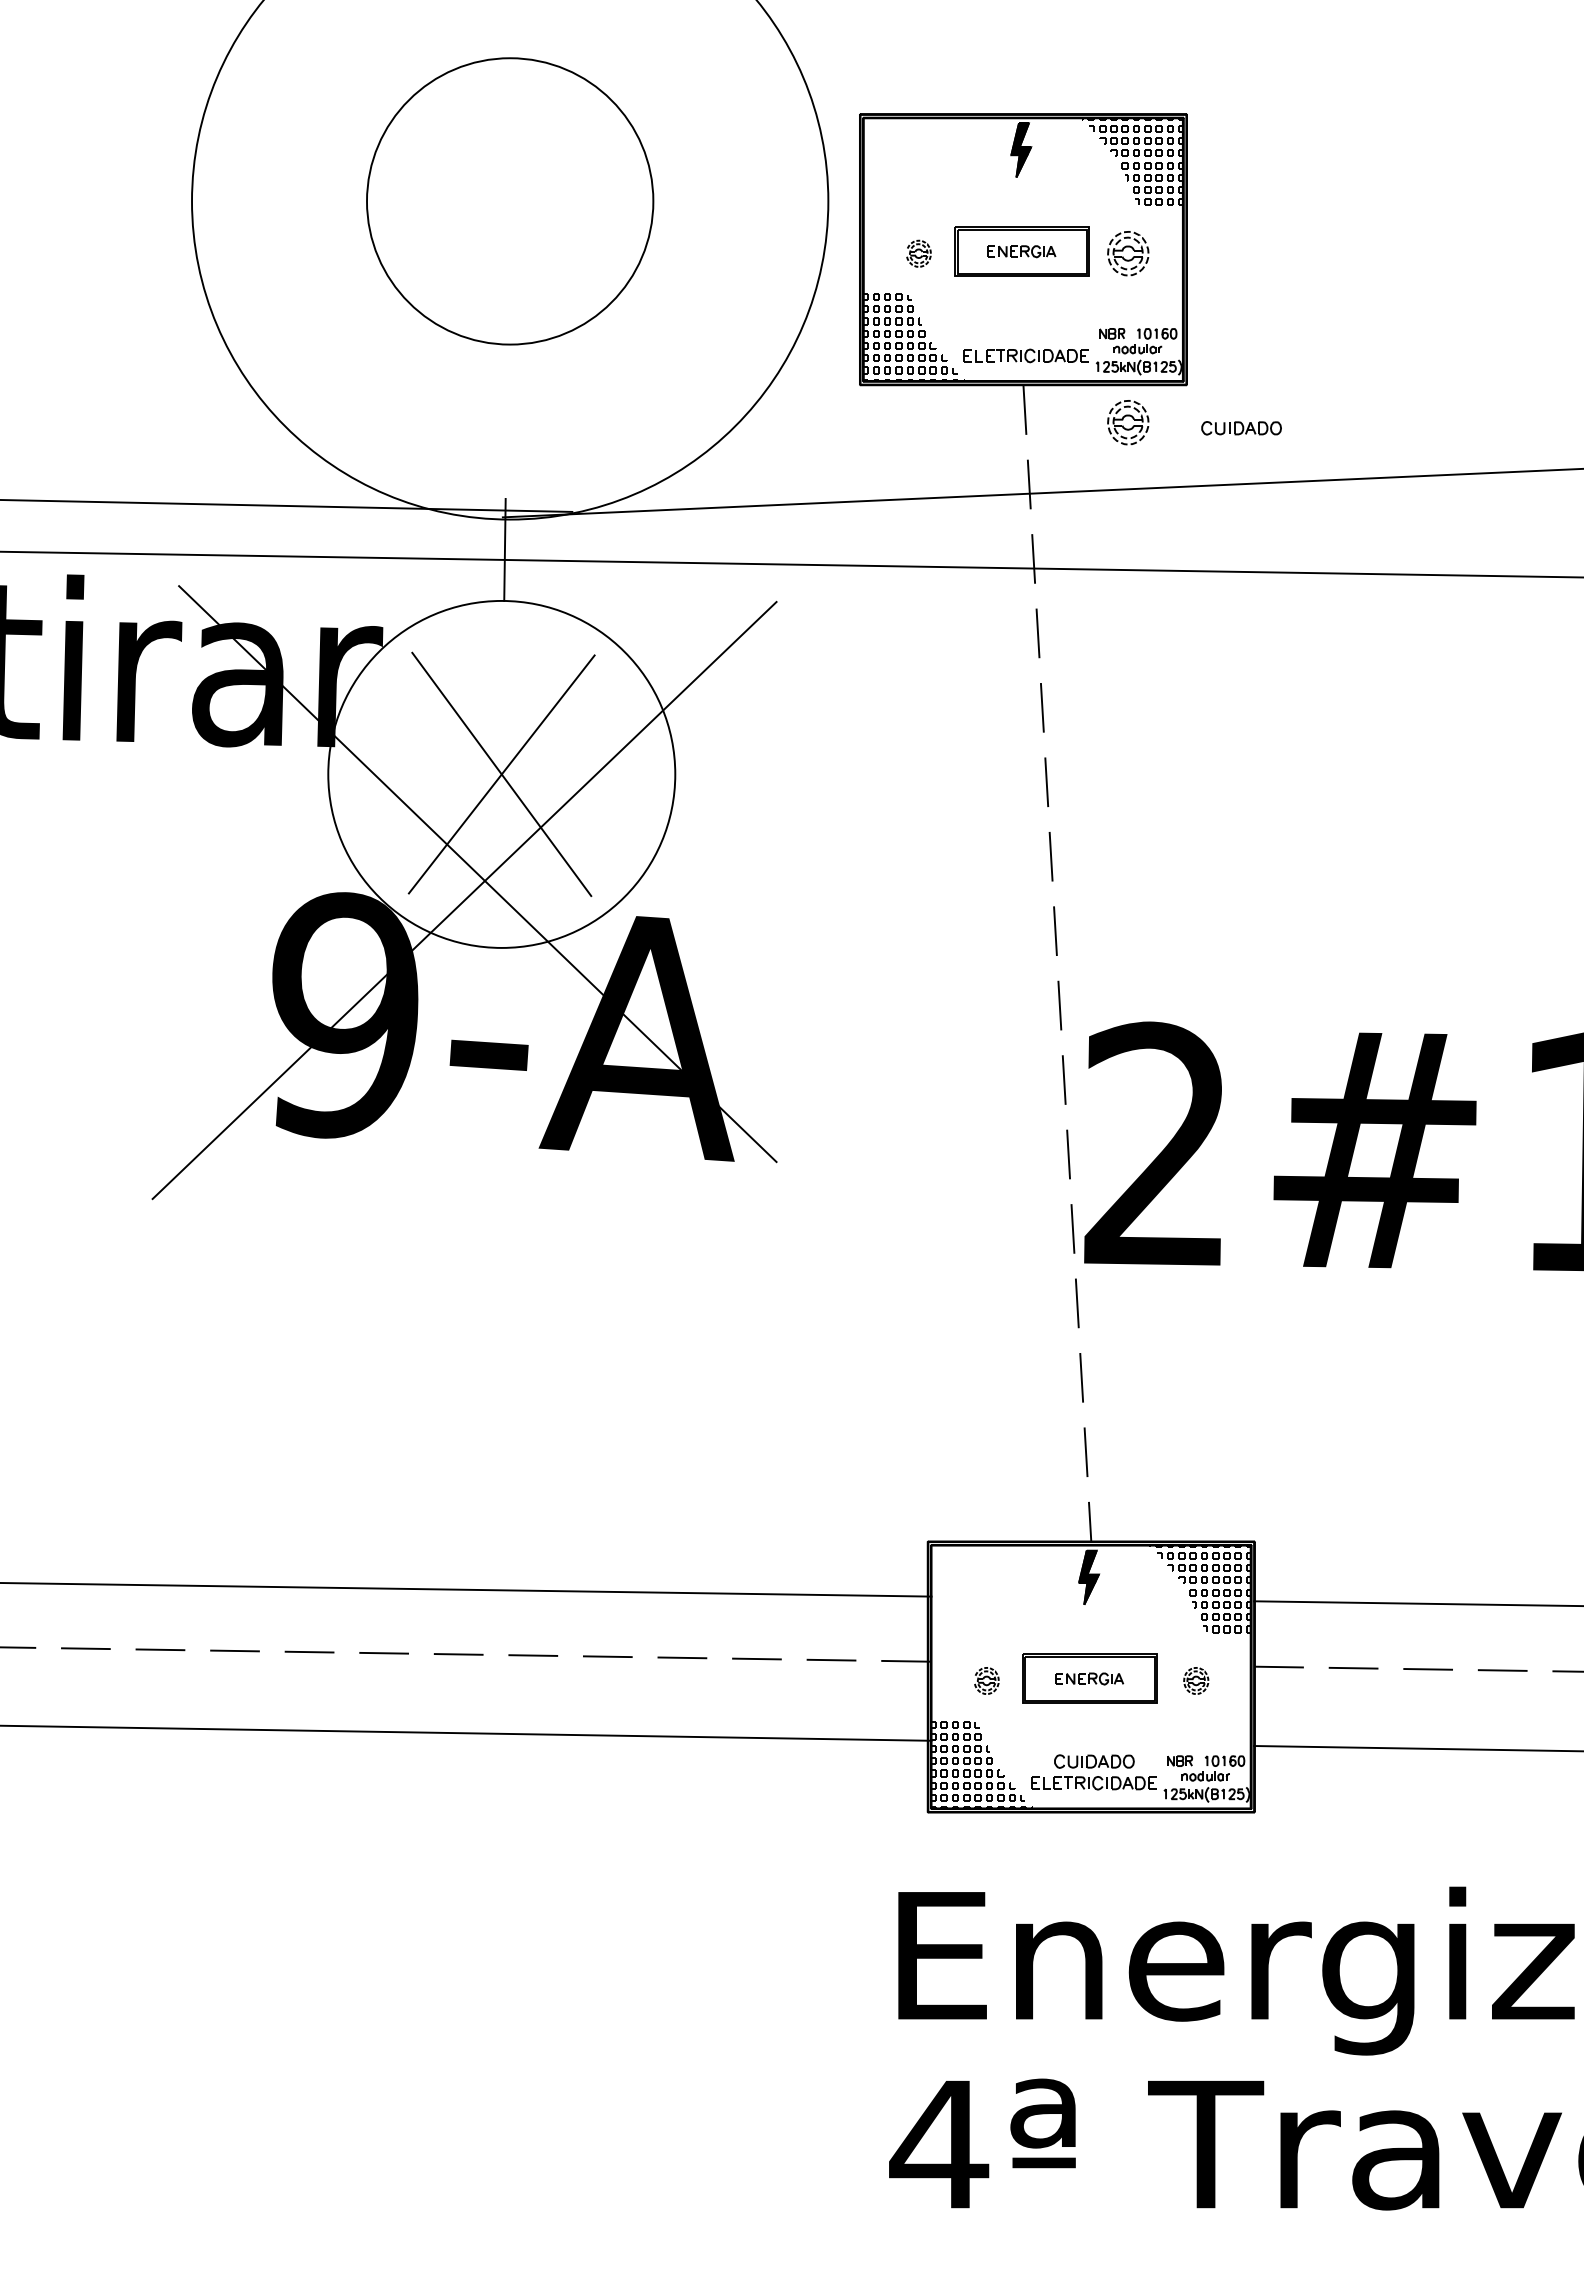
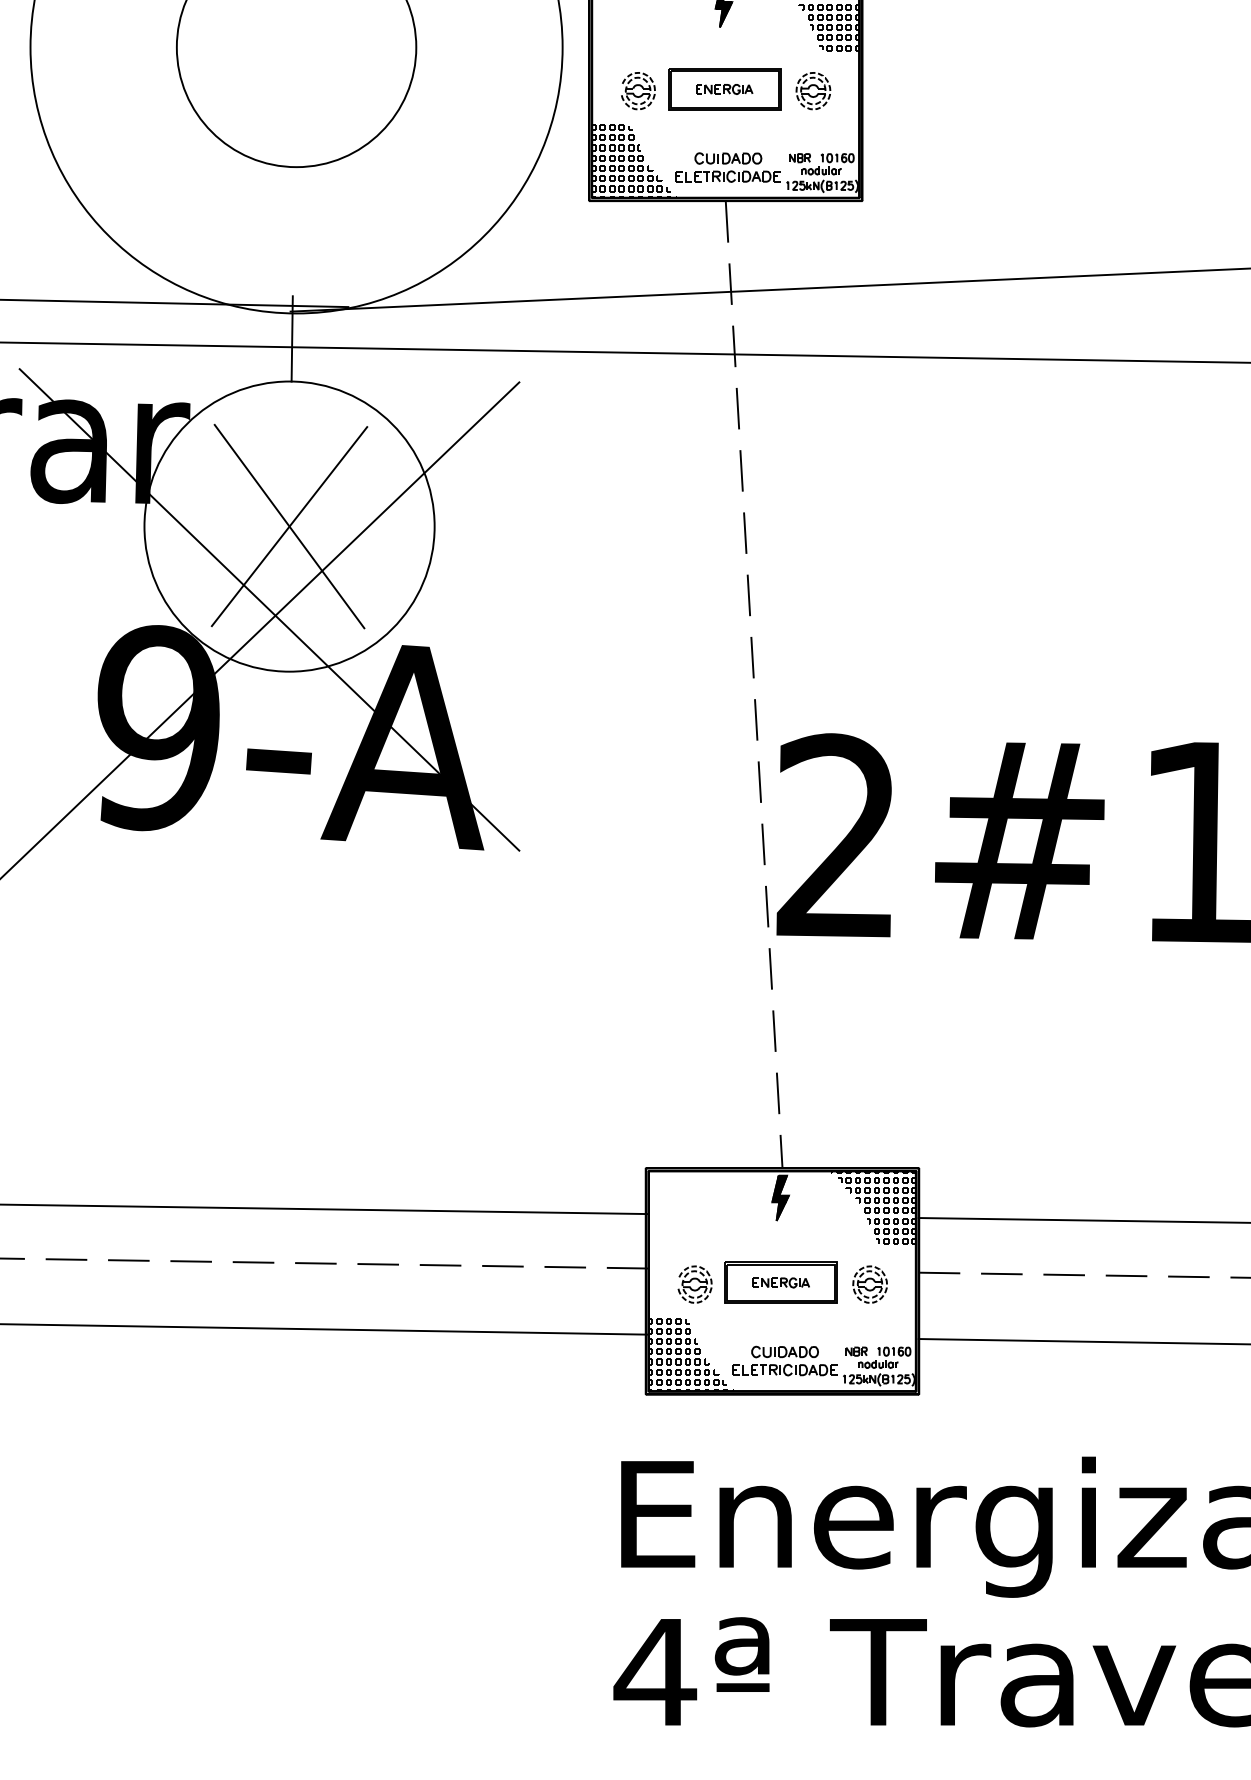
part: (918, 253) -> (638, 90), size x1.67
part: (1128, 422) -> (813, 232), removed
part: (1241, 428) -> (728, 158), moved
part: (986, 1680) -> (694, 1284), size x1.67
part: (1196, 1680) -> (870, 1284), size x1.67

